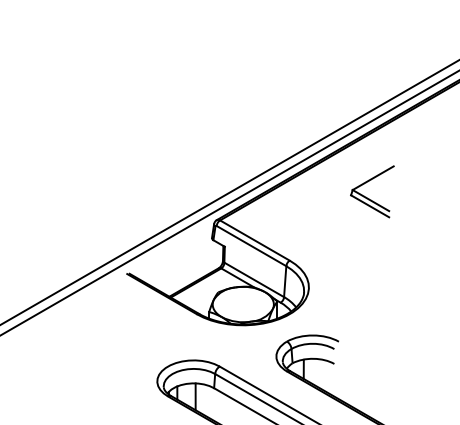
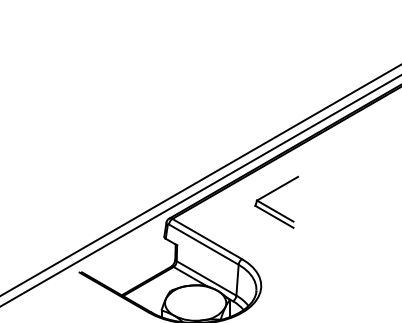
part: (369, 198) -> (273, 209), moved

